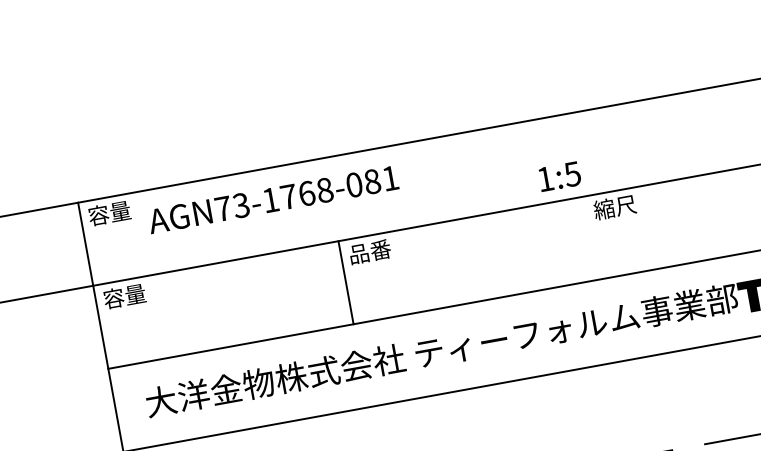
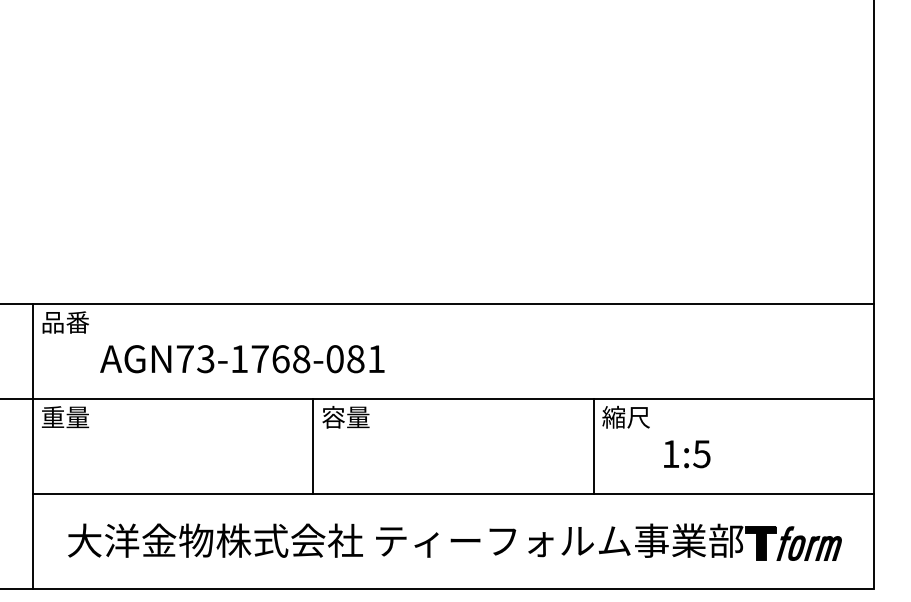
text: (560, 176) -> (687, 454), moved
text: (273, 200) -> (242, 359), moved
text: (109, 213) -> (65, 322), 容量 -> 品番
line: (591, 238) -> (593, 446), added
text: (369, 252) -> (345, 417), 品番 -> 容量
text: (113, 298) -> (52, 417), 容量 -> 重量

